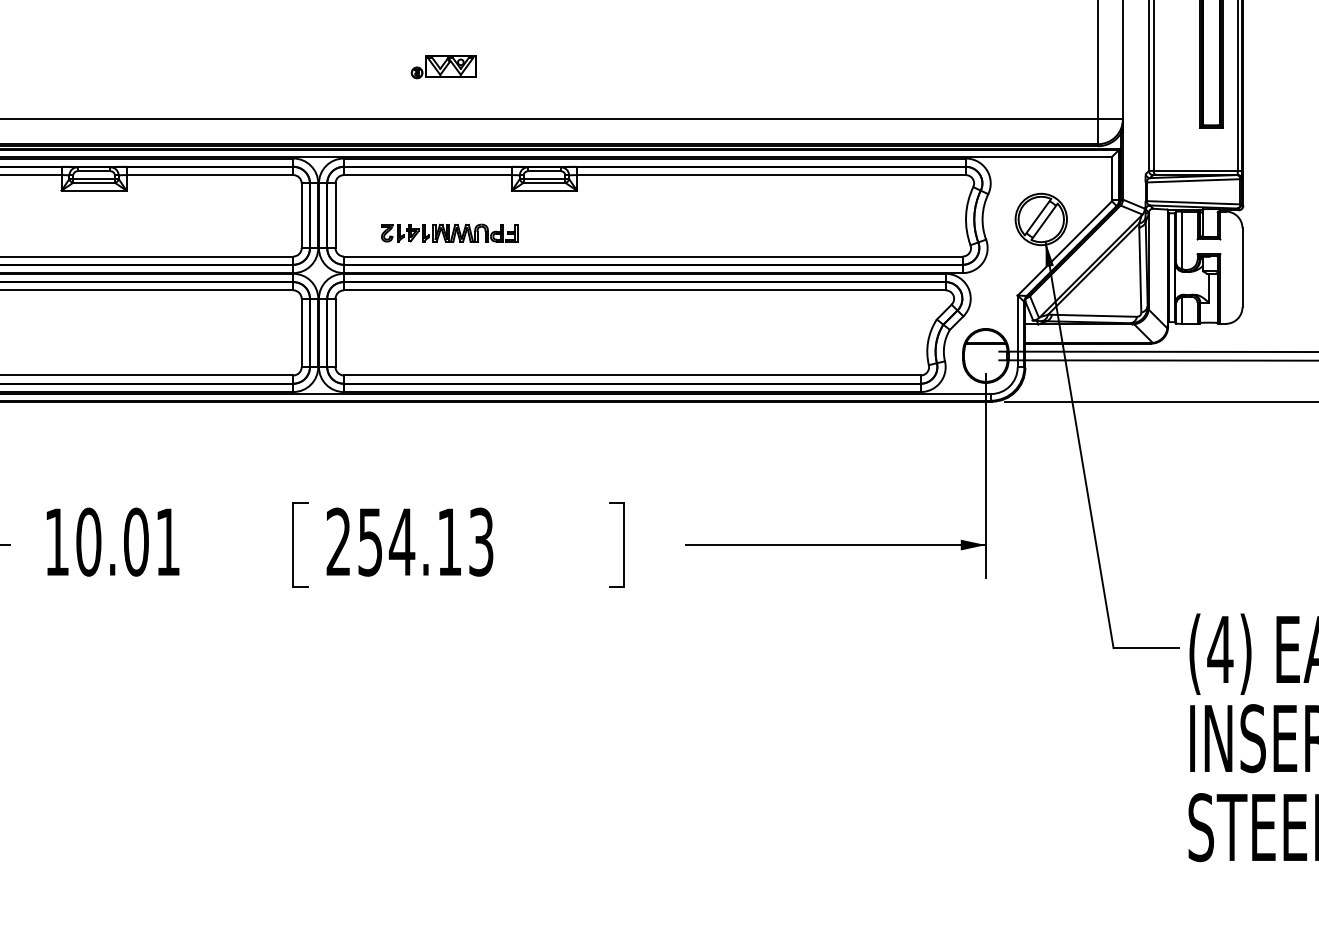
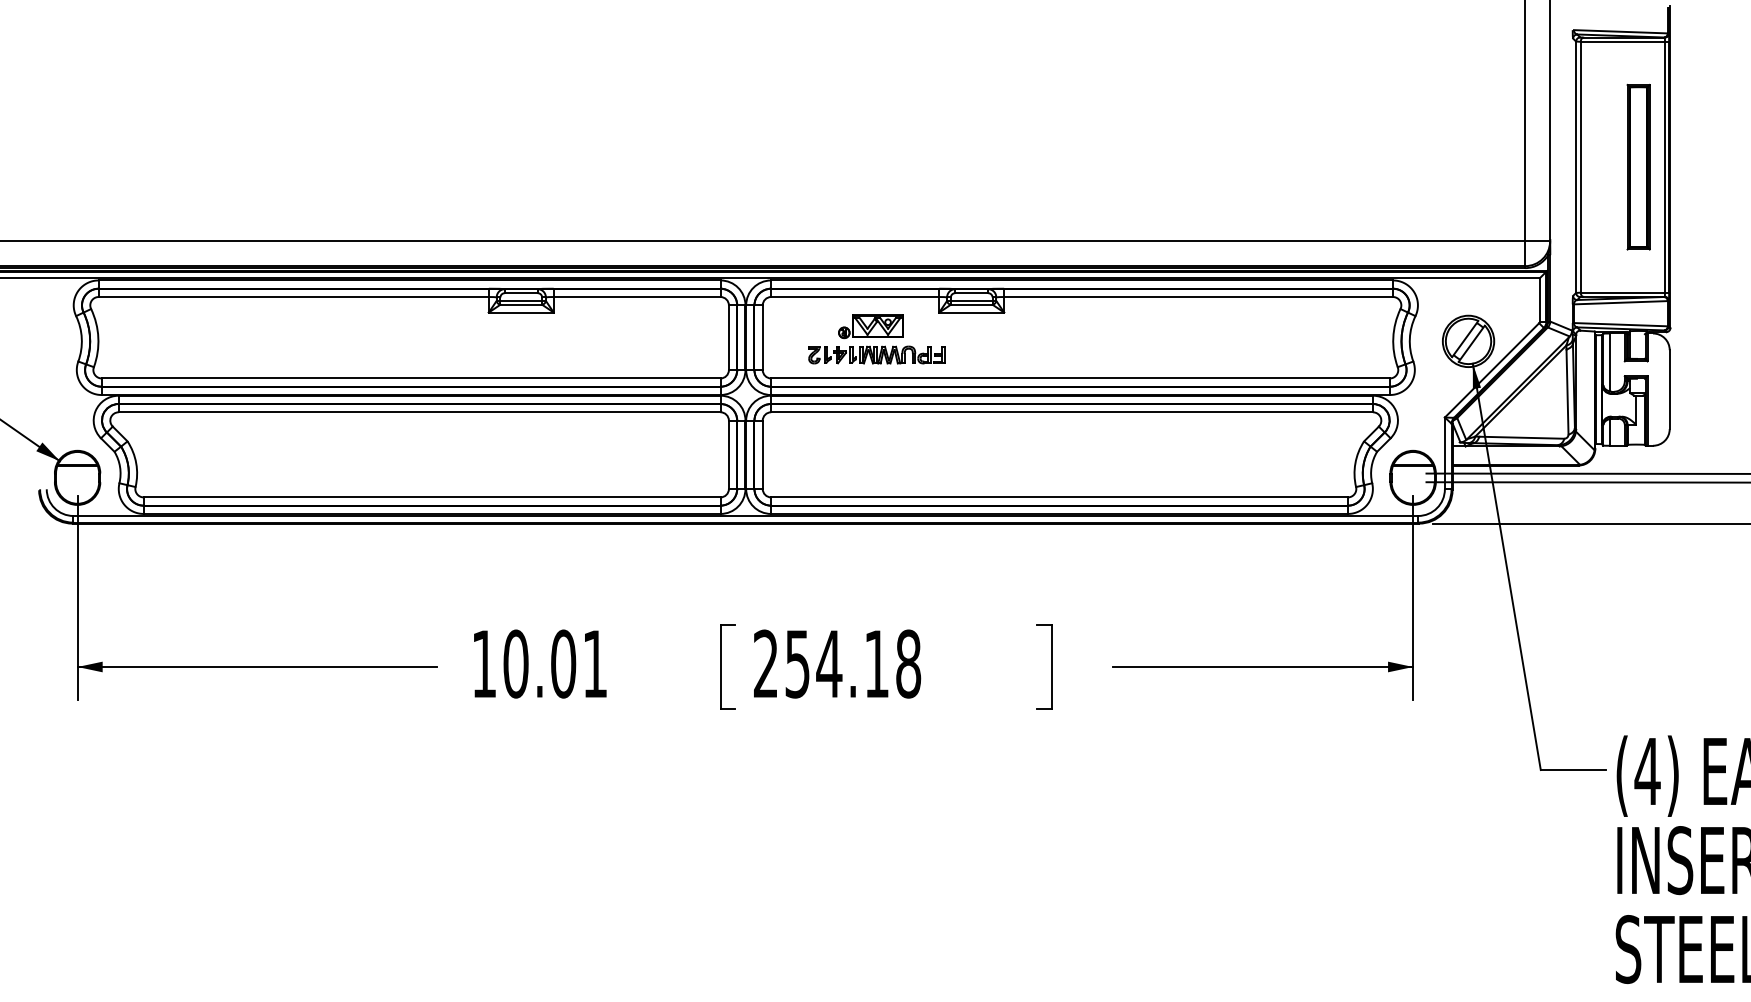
part: (443, 66) -> (870, 326), moved
text: (481, 541) -> (908, 663), 254.13 -> 254.18

